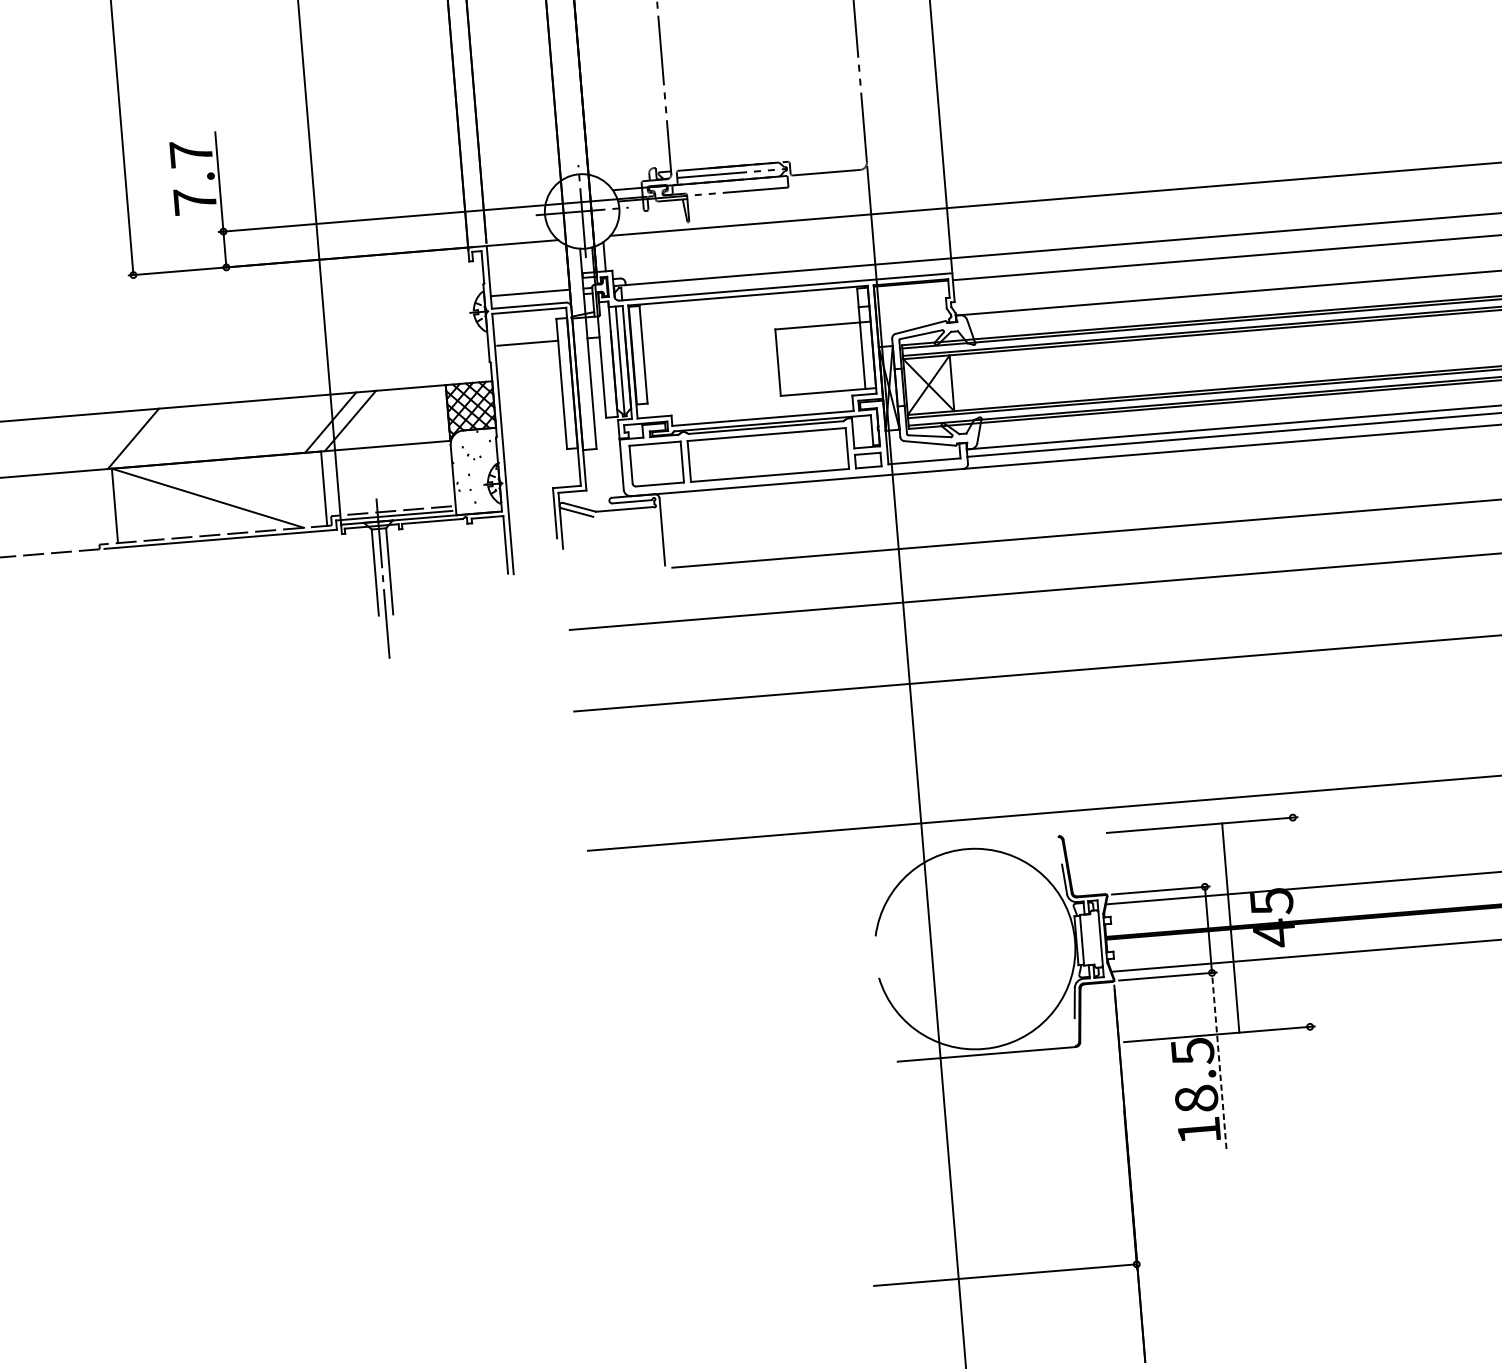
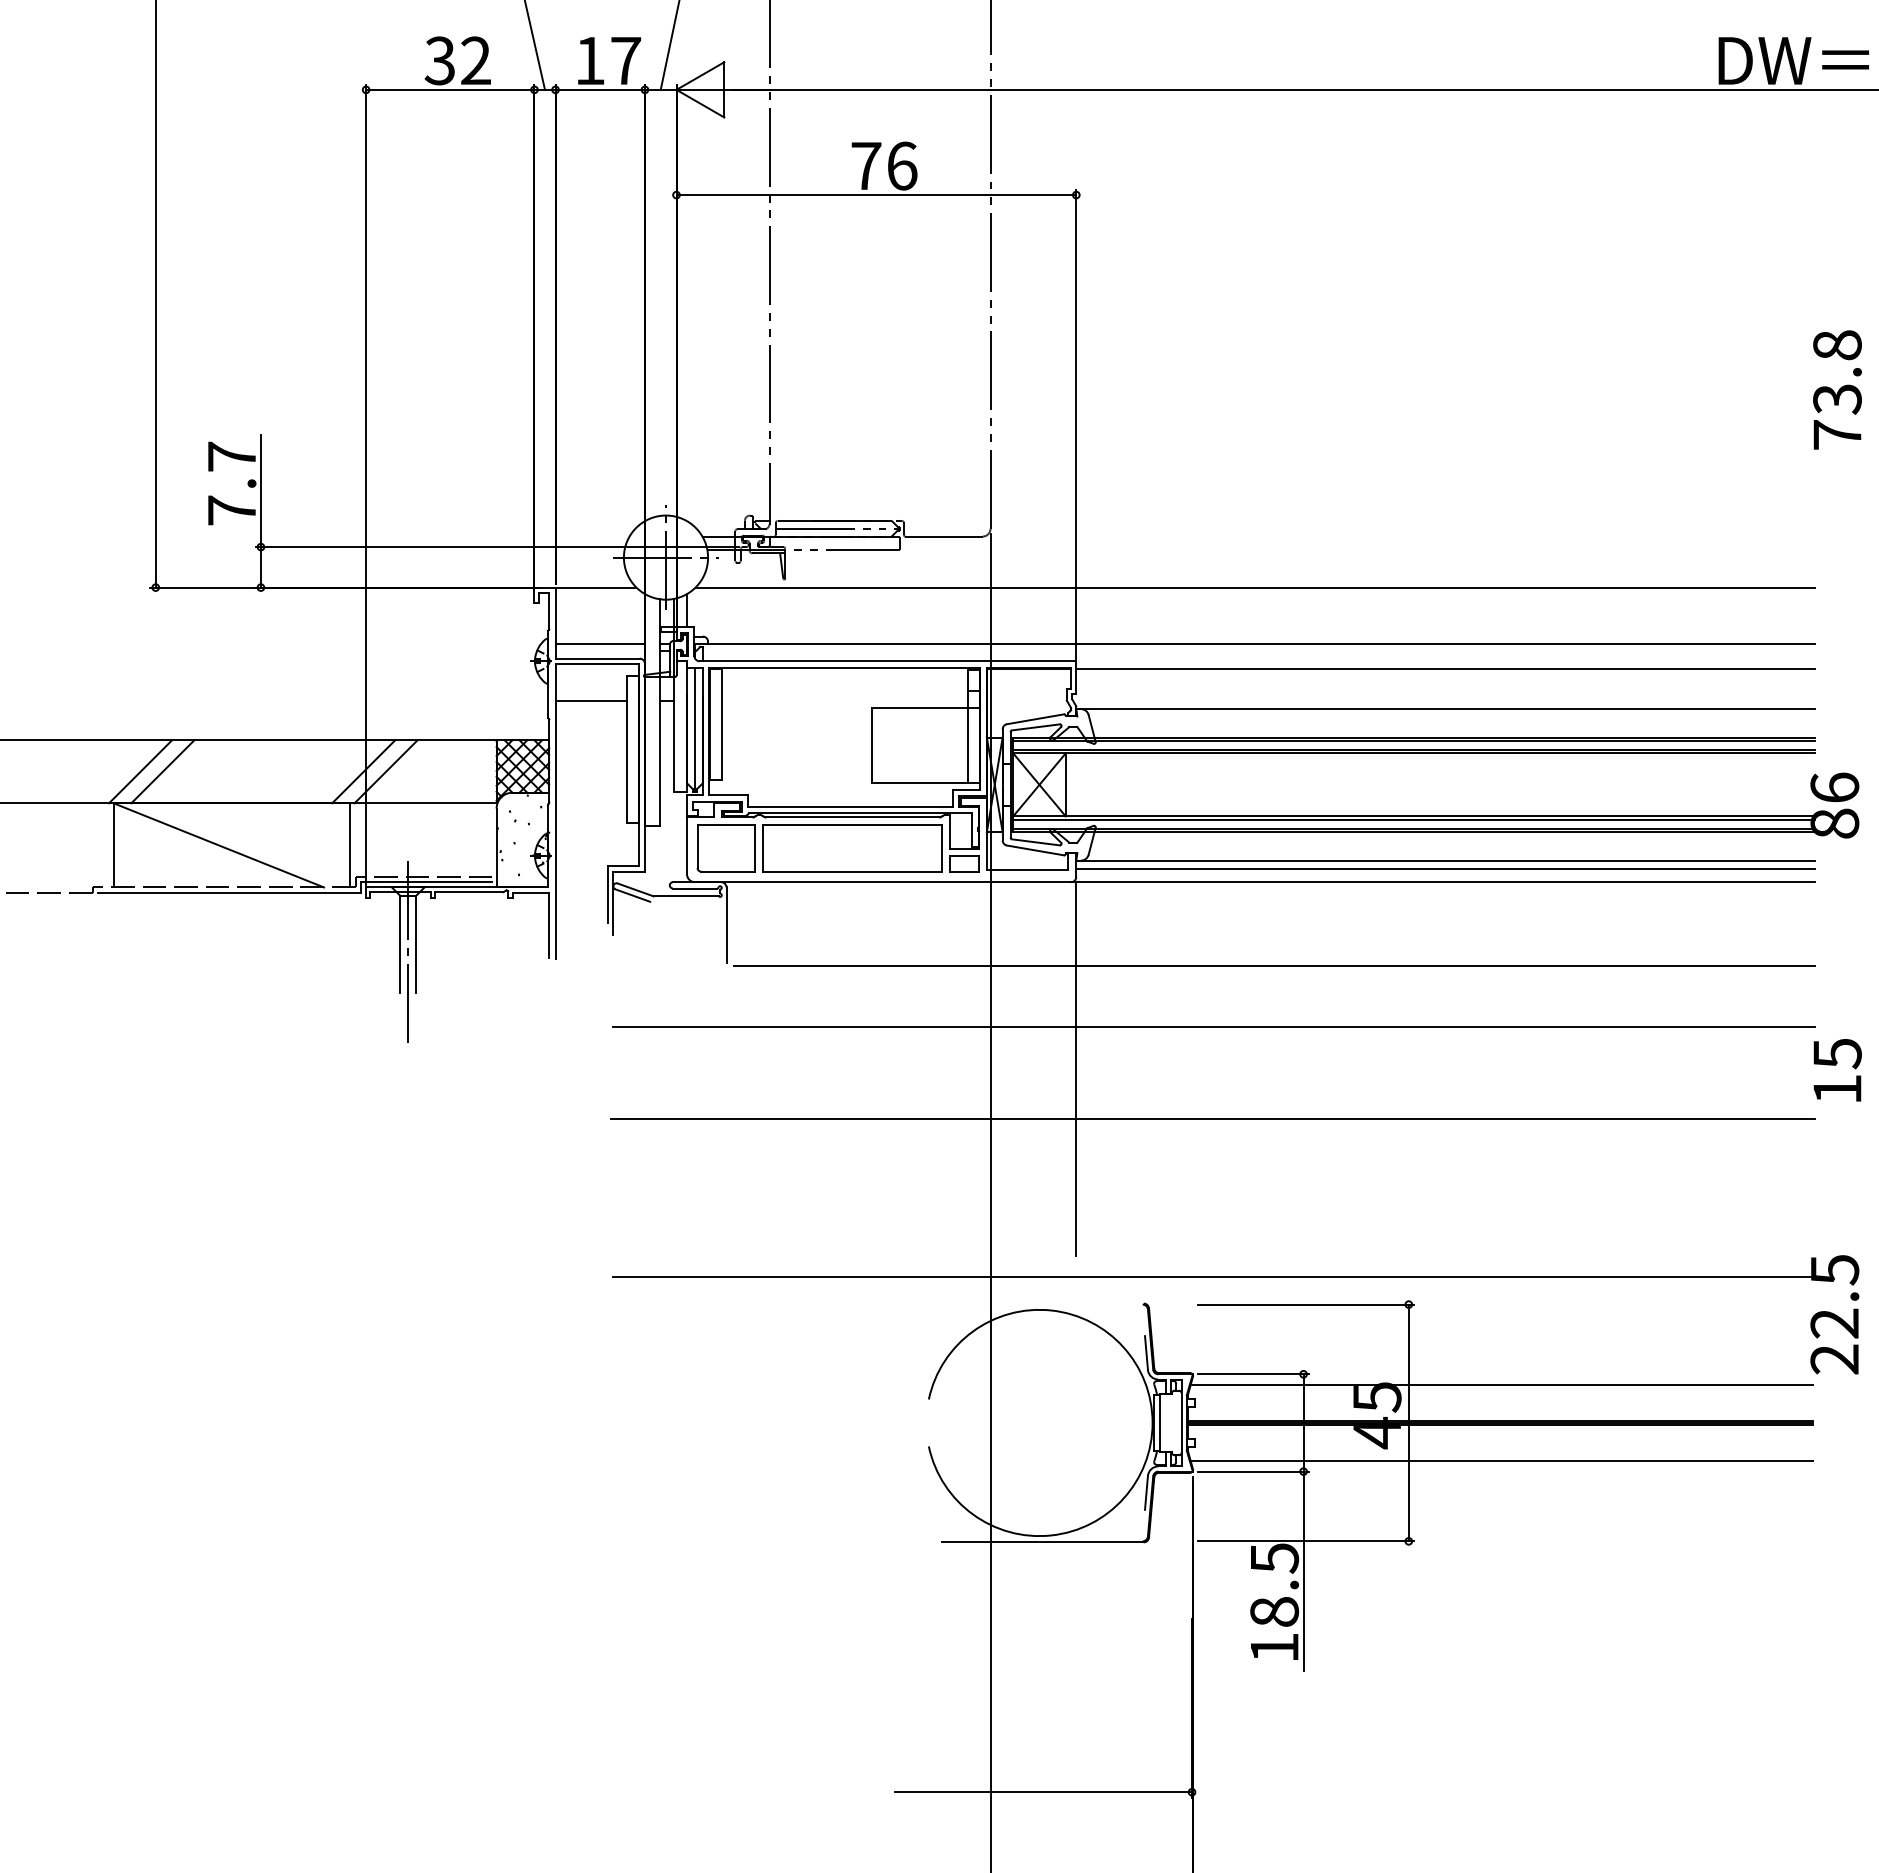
line: (152, 437) -> (162, 771), added
line: (982, 633) -> (1076, 1068), added
line: (1230, 927) -> (1408, 1422), moved
line: (1219, 1061) -> (1303, 1571), dashed -> solid

